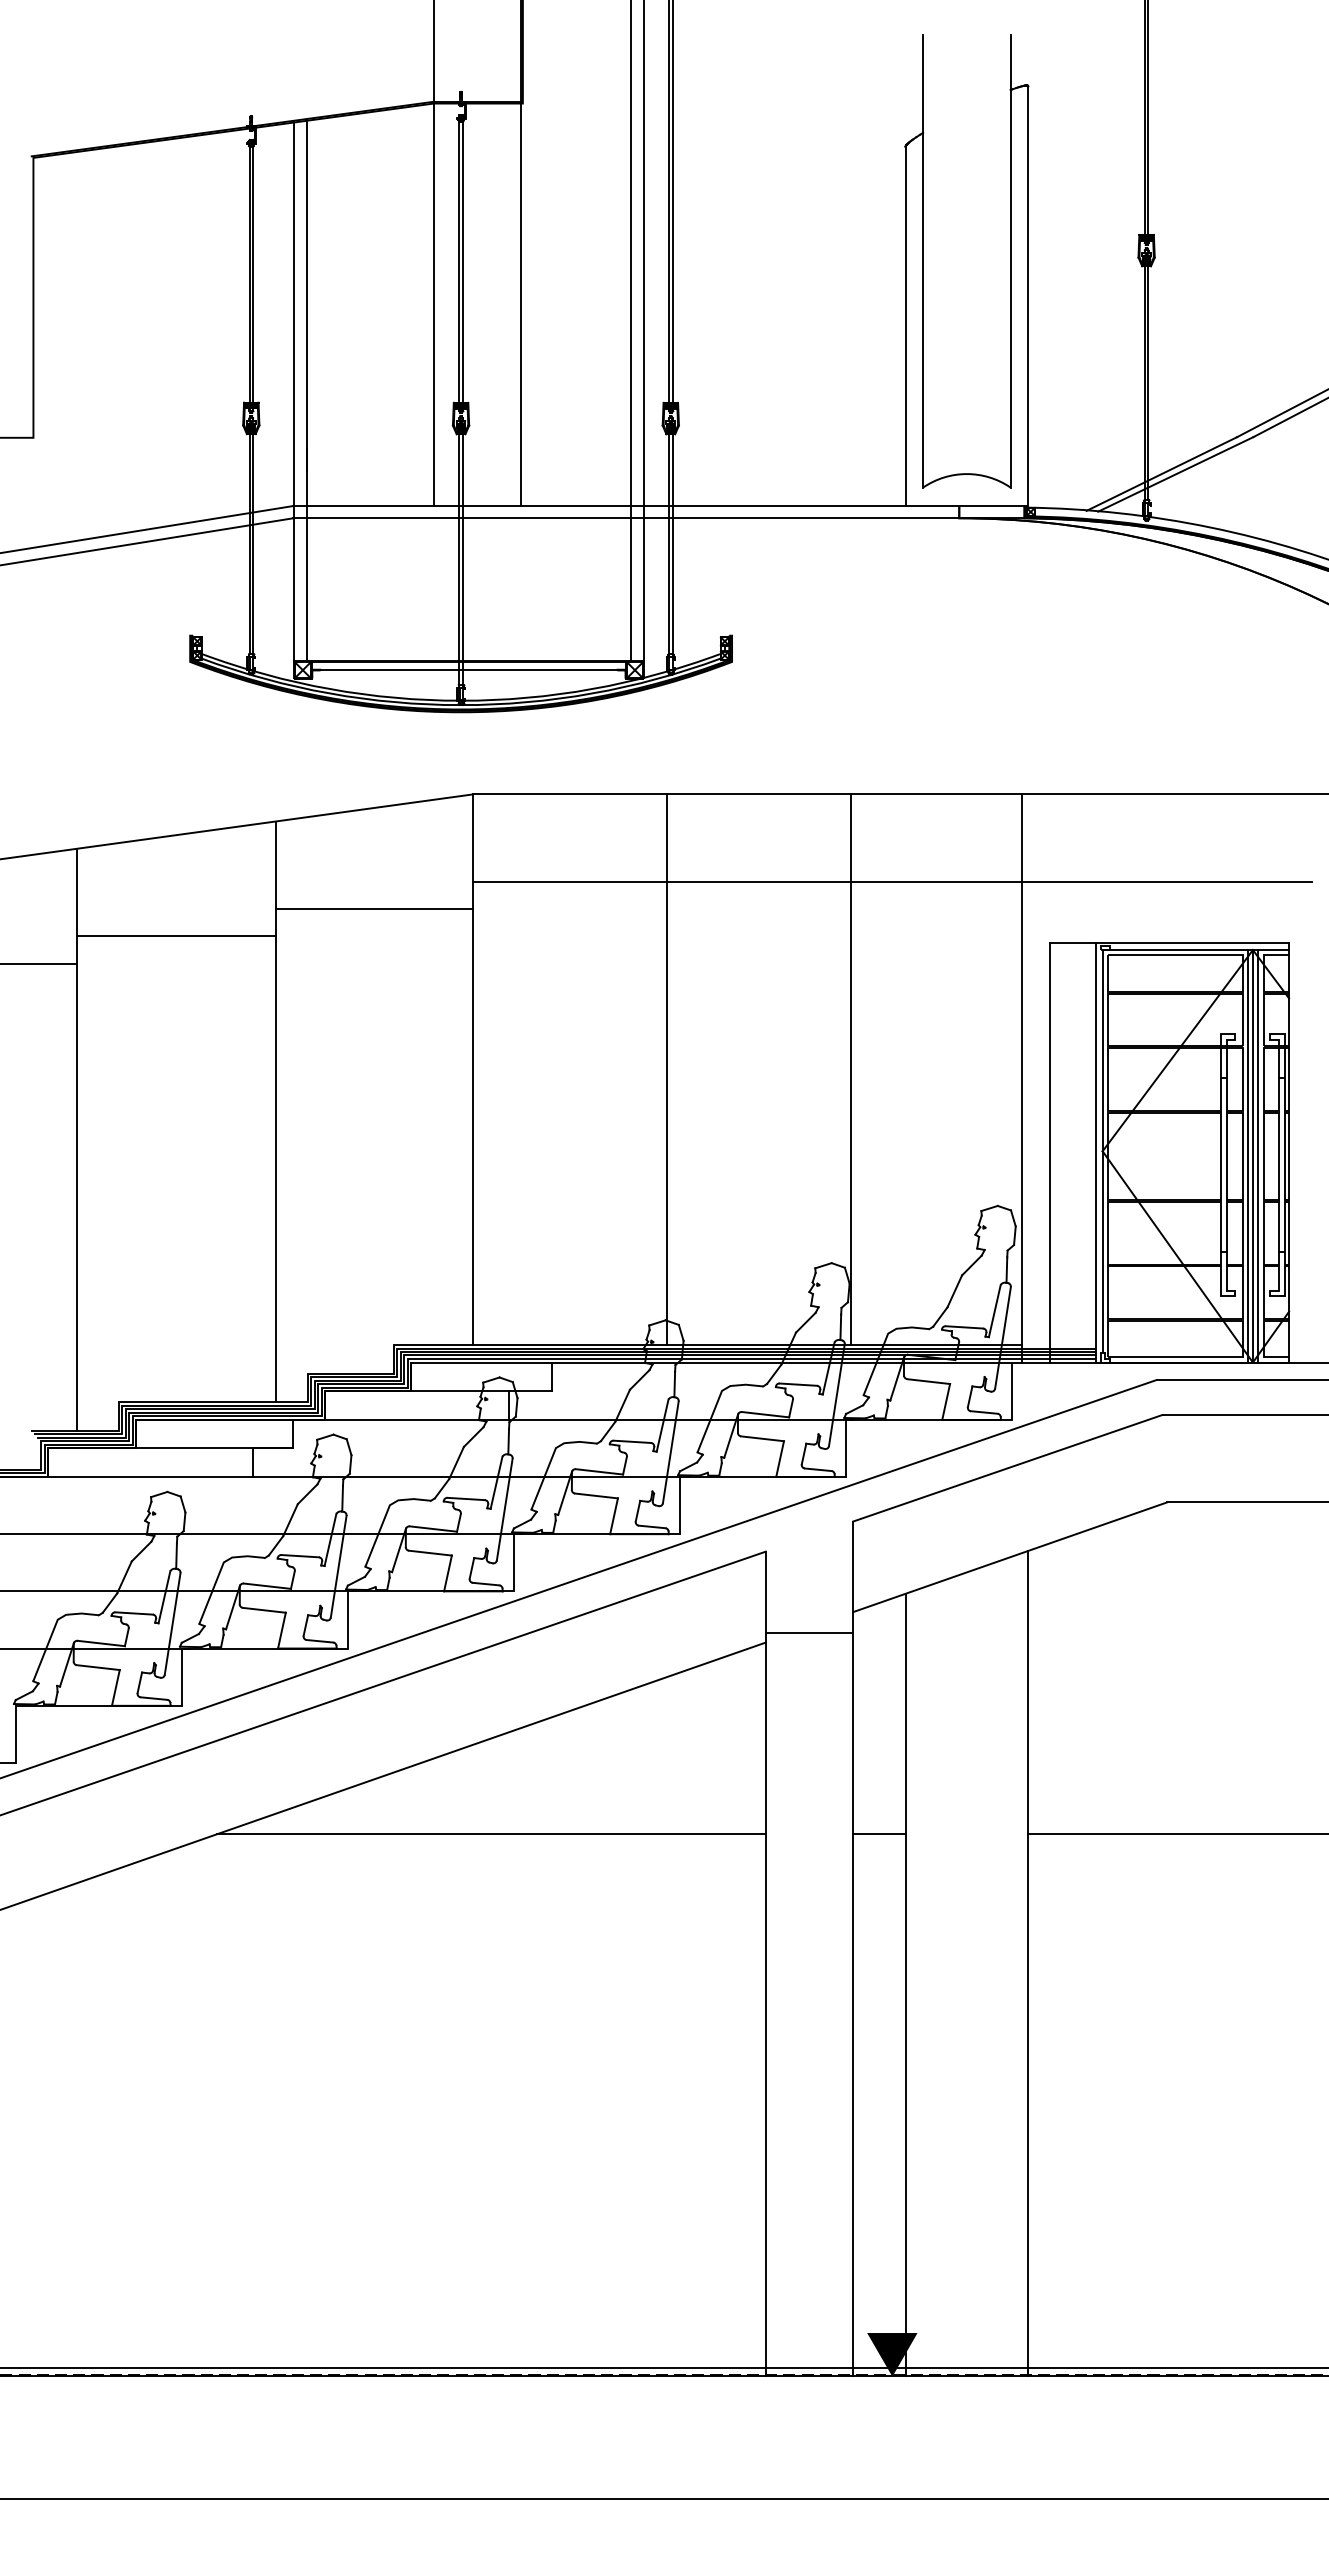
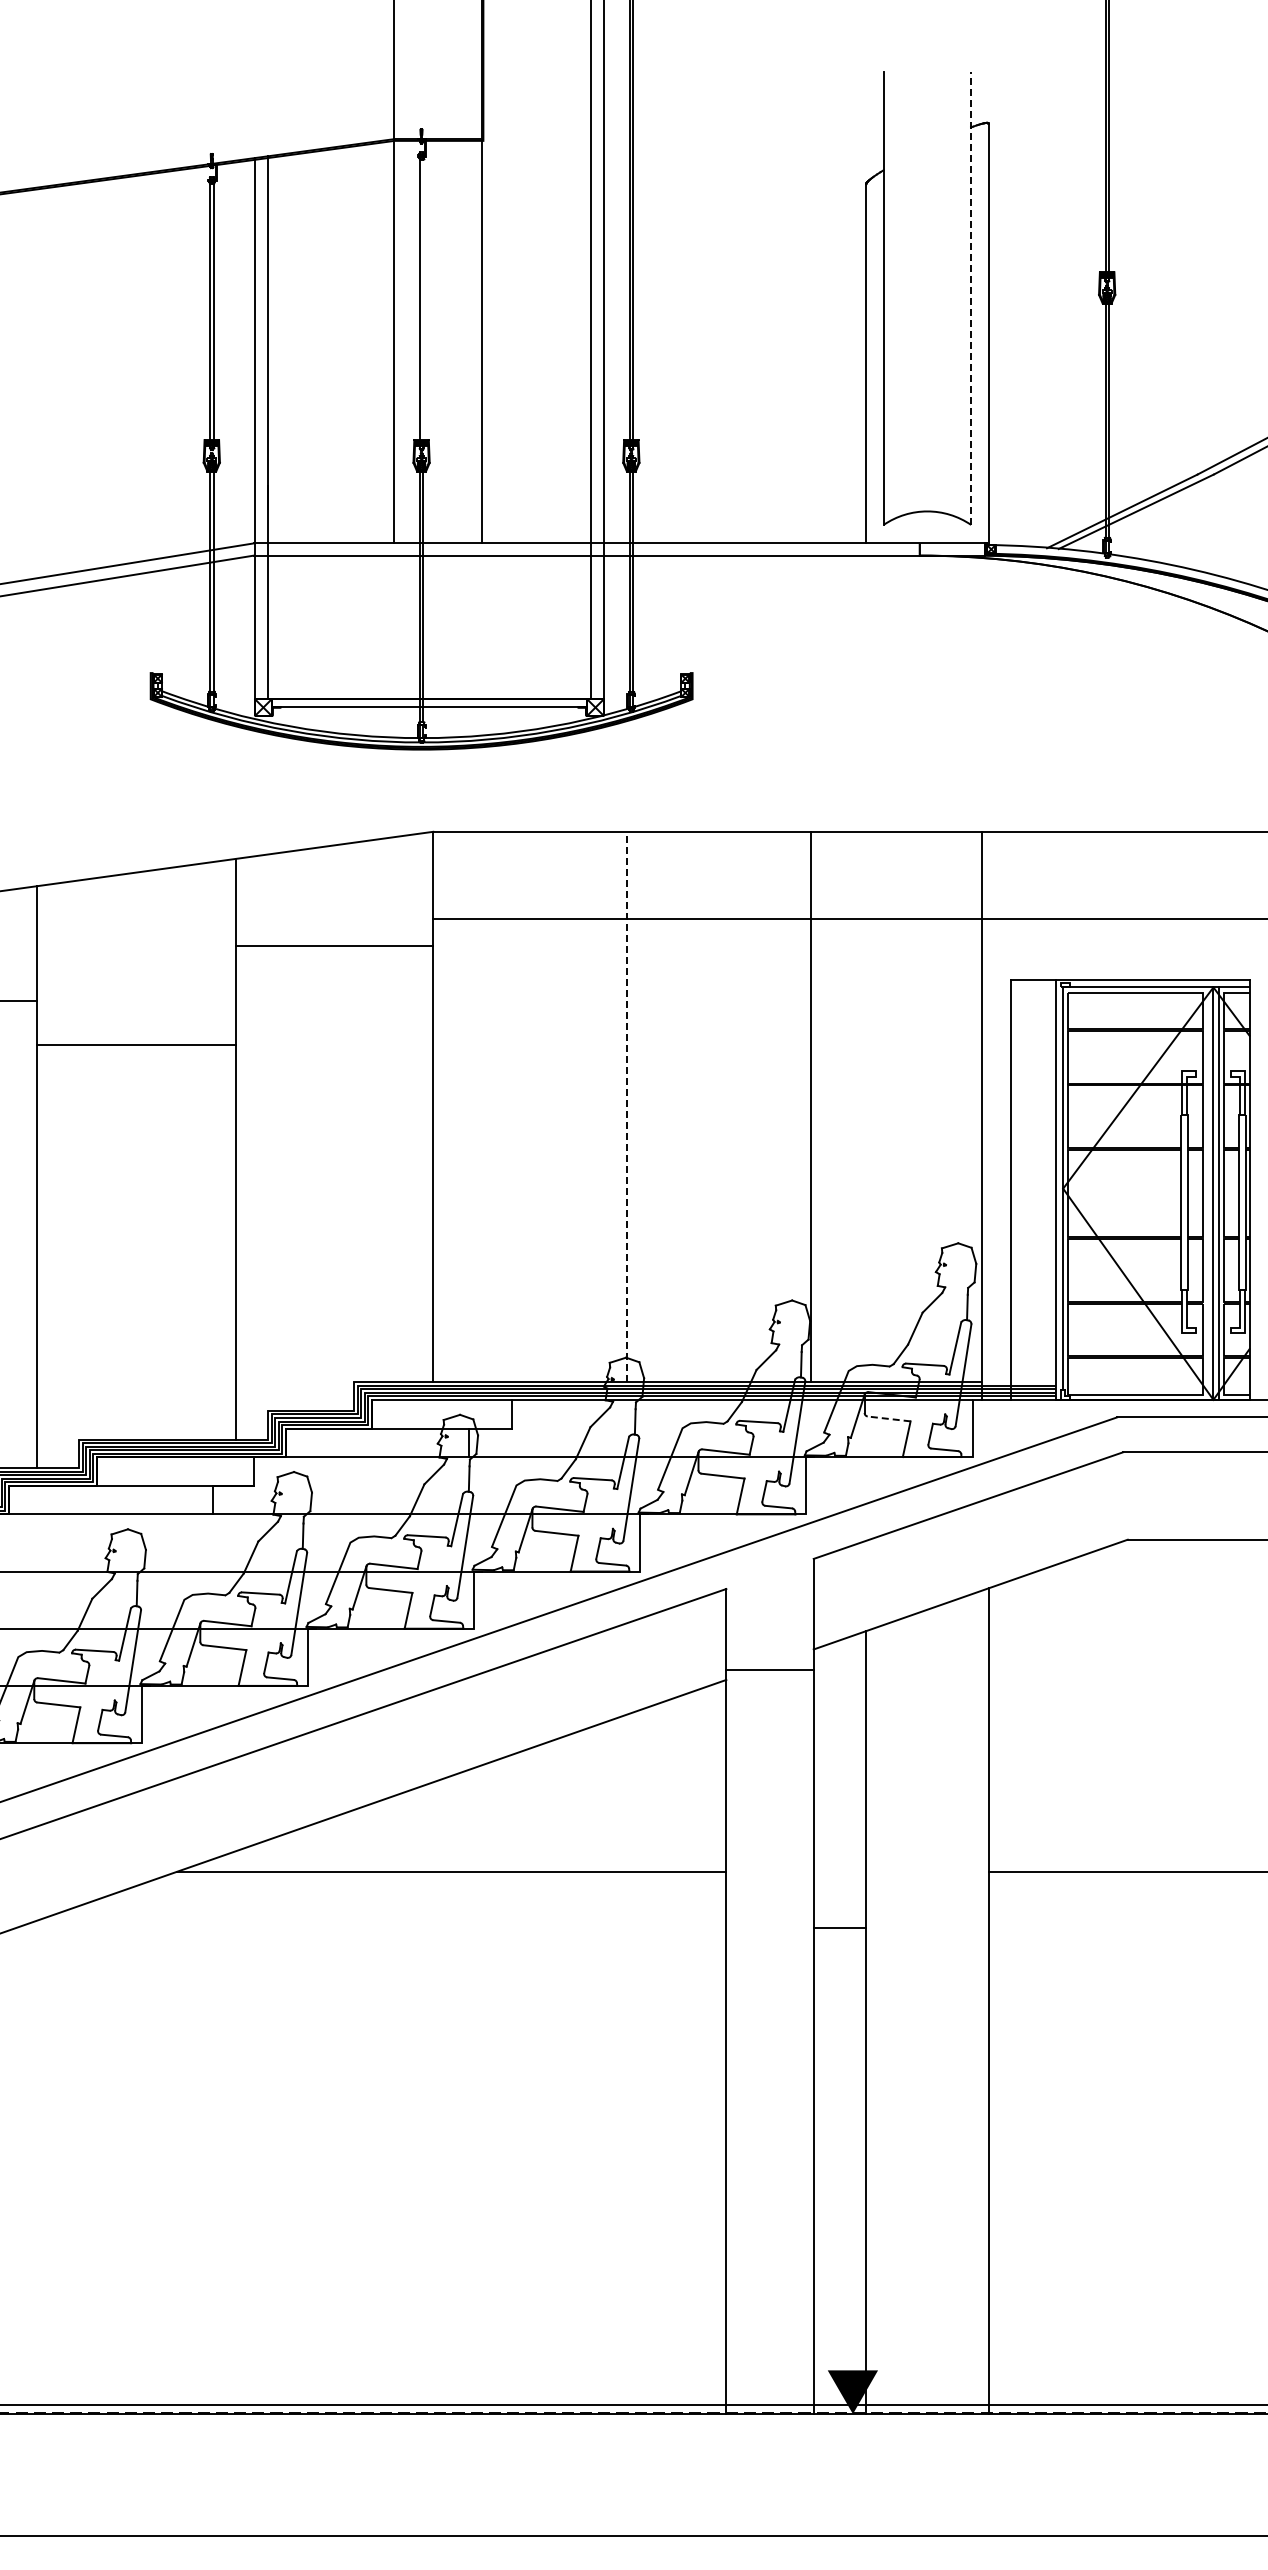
line: (462, 260) -> (423, 297), removed
line: (1010, 260) -> (971, 297), solid -> dashed
line: (175, 936) -> (136, 1044), moved
line: (666, 1069) -> (627, 1106), solid -> dashed
line: (1247, 1156) -> (1208, 1193), removed
line: (928, 1381) -> (889, 1418), solid -> dashed
line: (879, 1834) -> (840, 1927), moved

